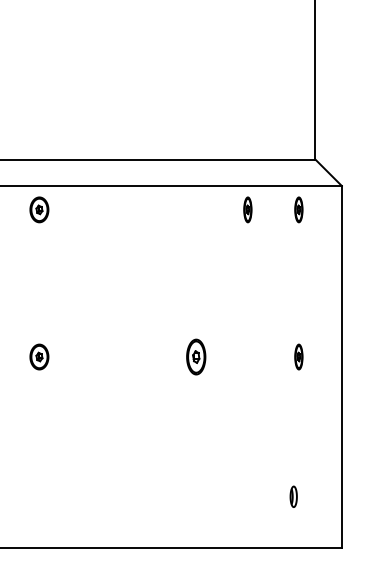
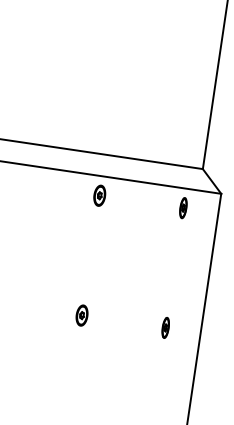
part: (195, 209) -> (99, 195), added
part: (247, 209) -> (141, 201), removed
part: (195, 356) -> (81, 315), size x0.71

